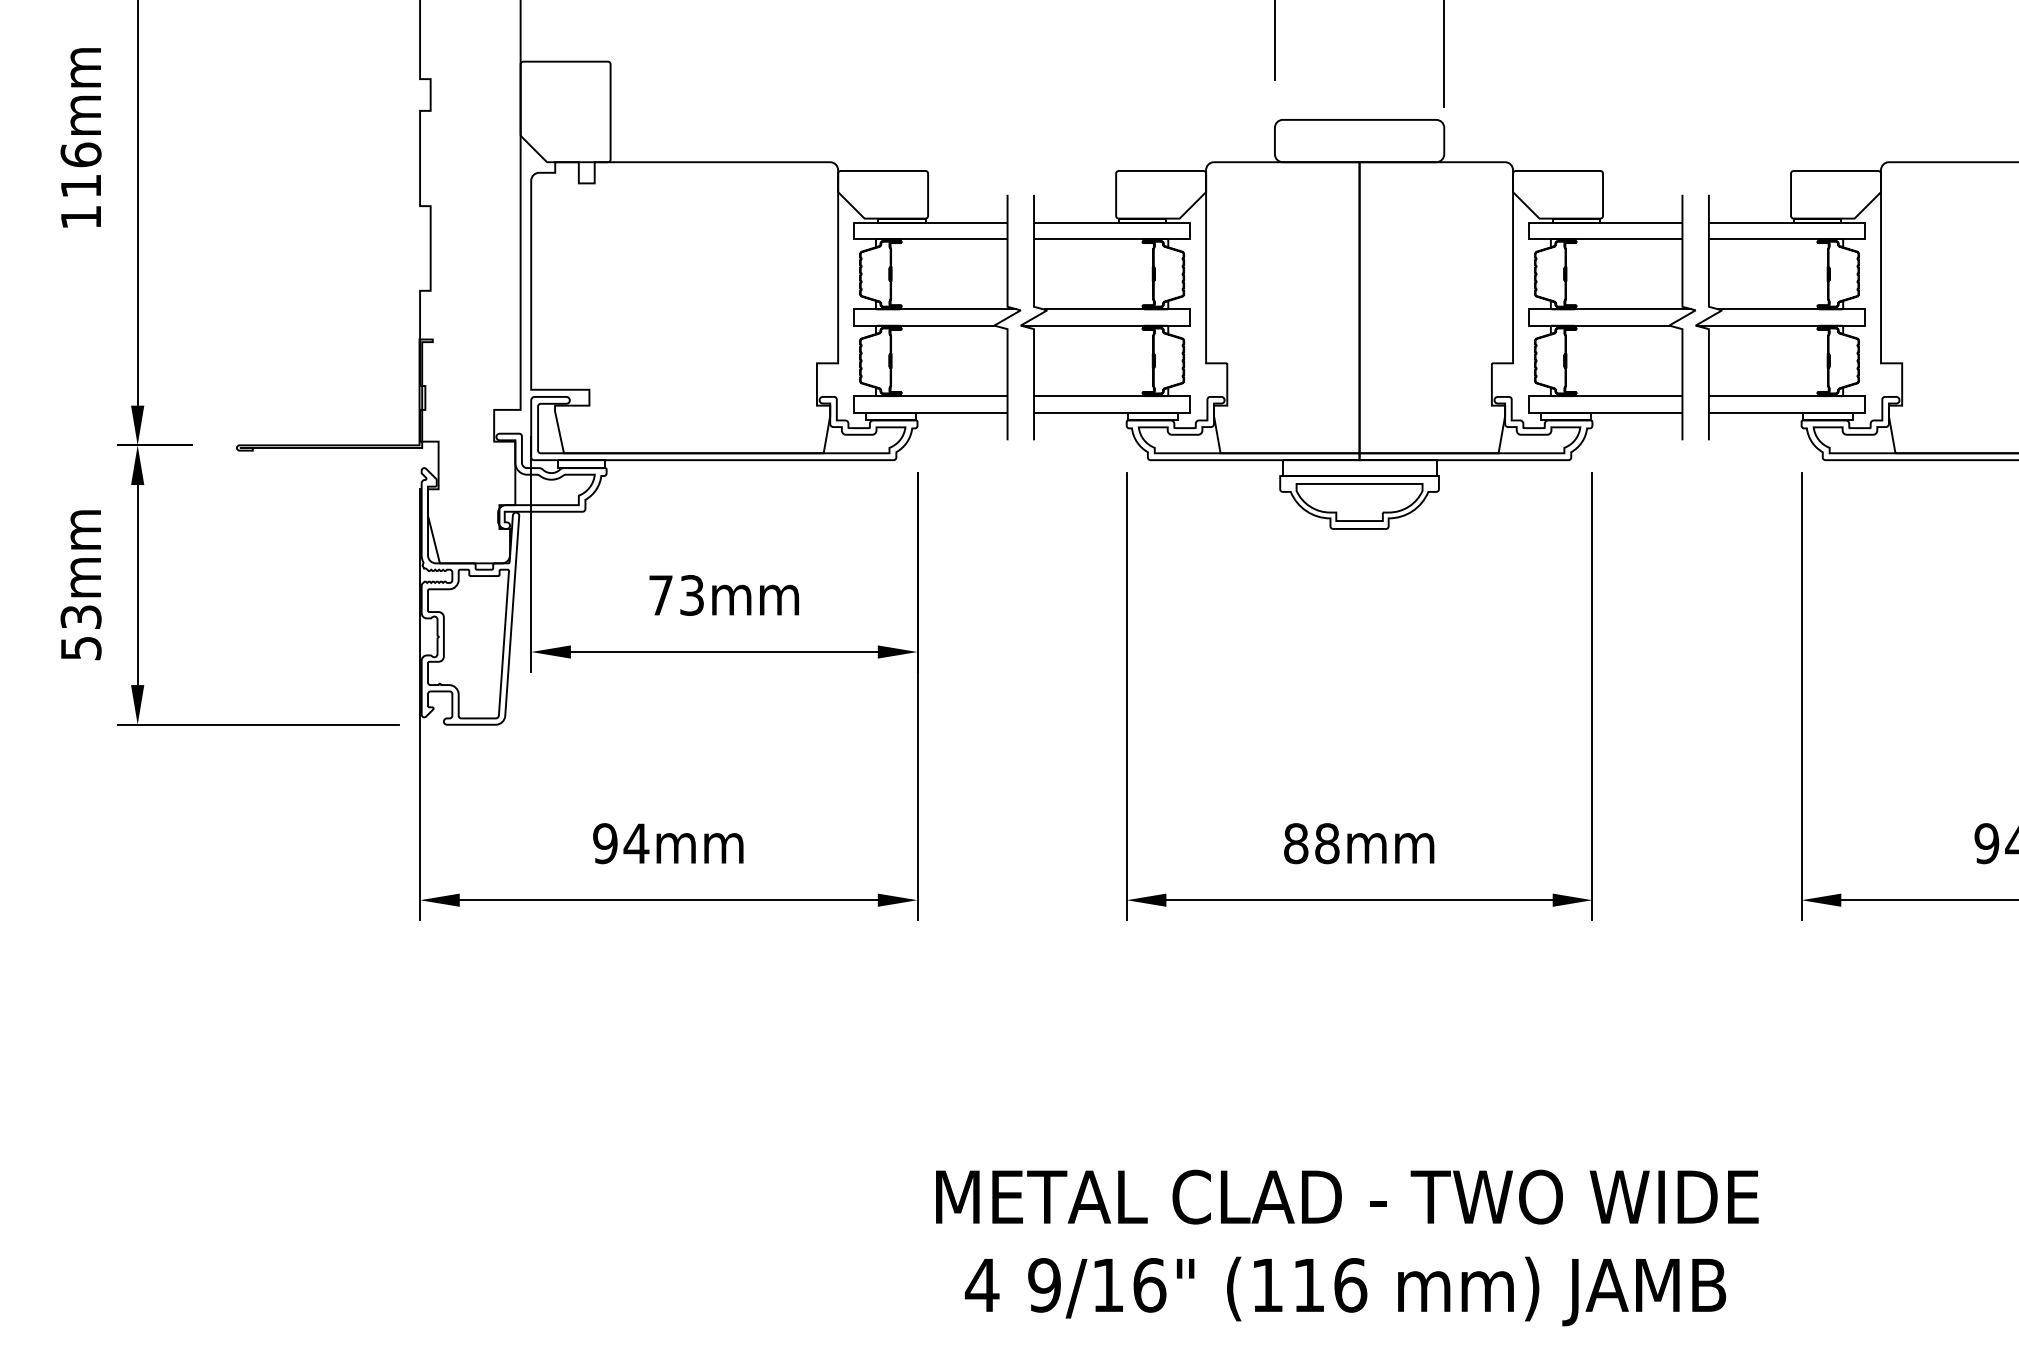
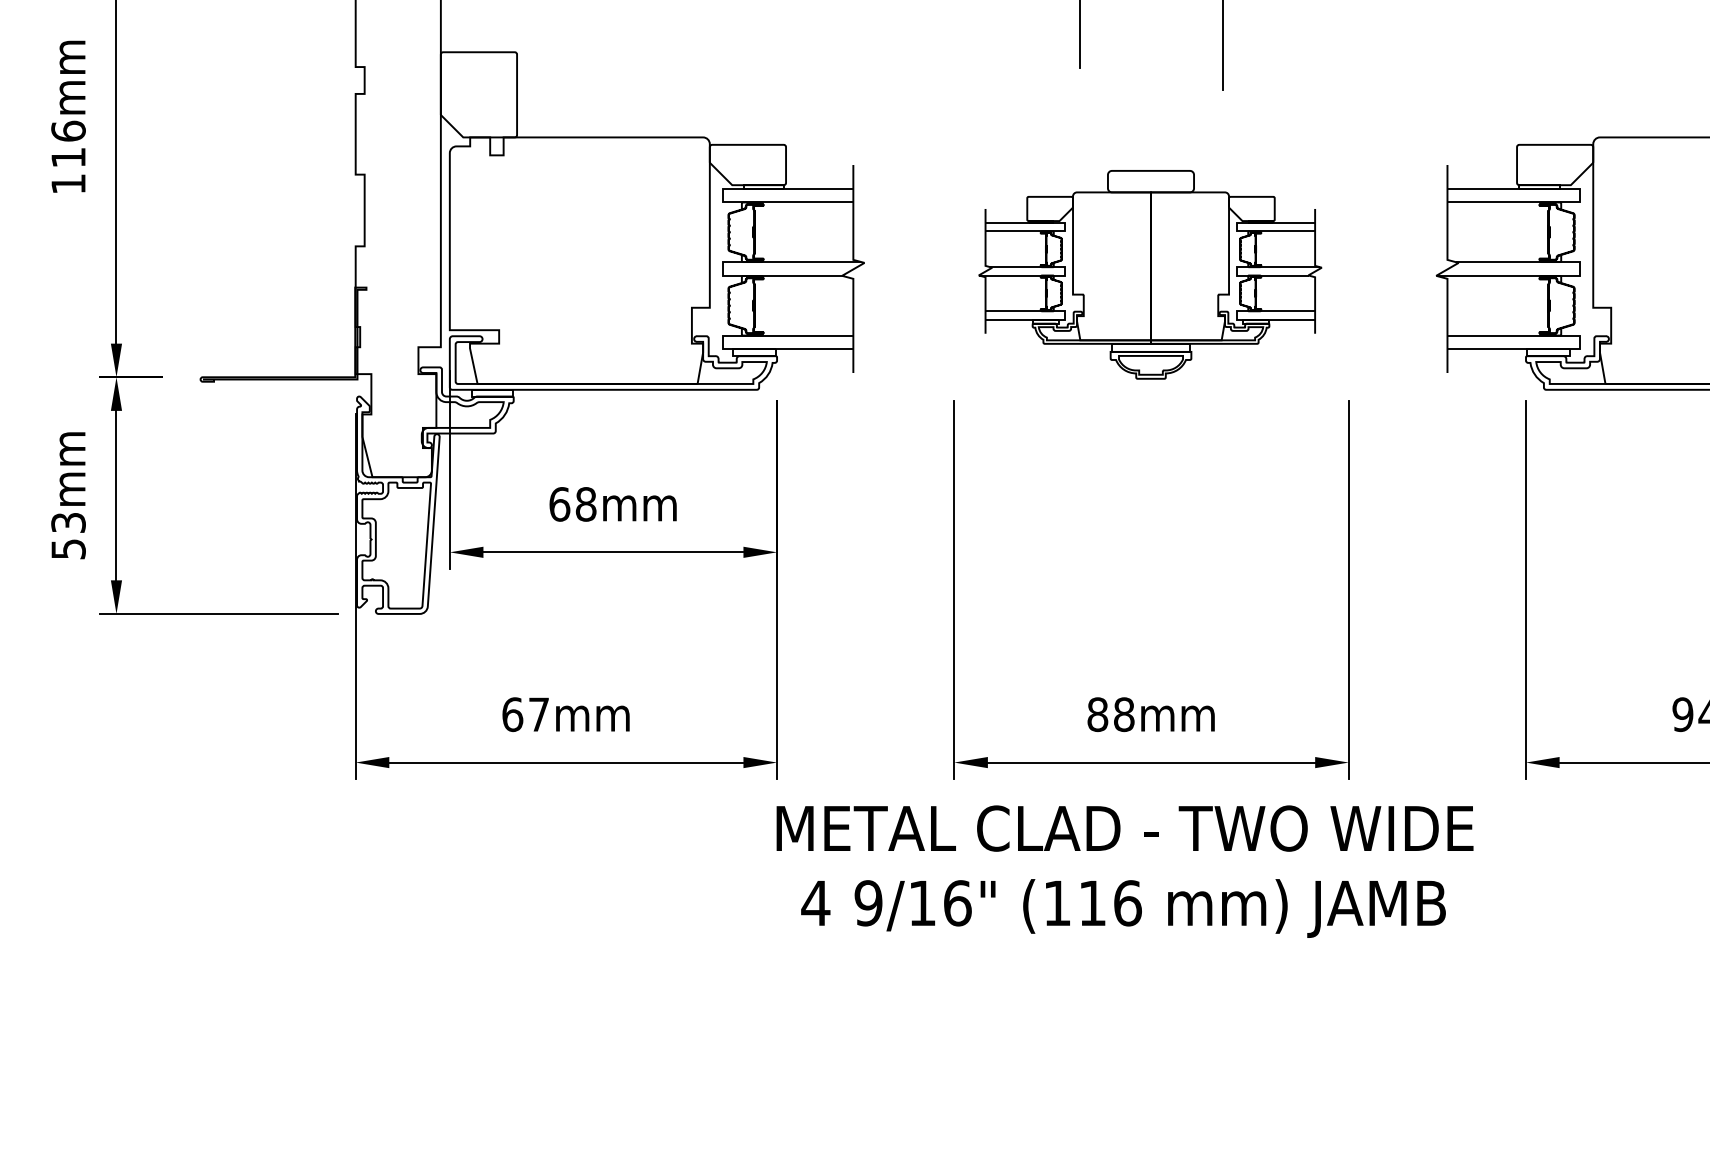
part: (1357, 324) -> (1149, 274), size x0.6
text: (676, 595) -> (572, 504), 73mm -> 68mm
text: (621, 843) -> (526, 714), 94mm -> 67mm
text: (1347, 1247) -> (1125, 871), moved

